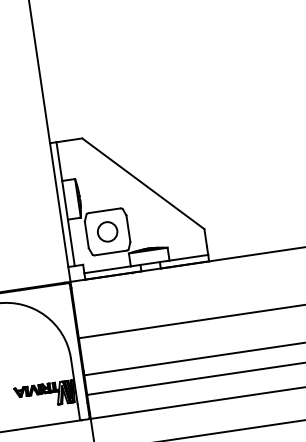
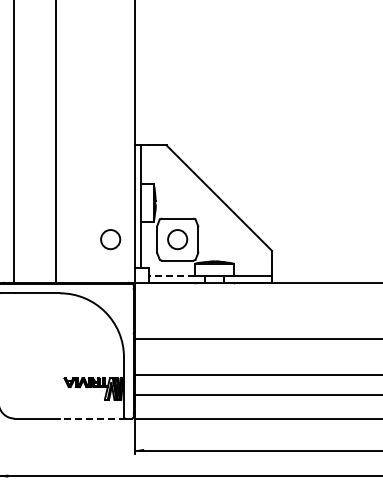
circle: (39, 241) -> (110, 239), added
line: (106, 270) -> (171, 276), solid -> dashed
line: (48, 425) -> (92, 418), solid -> dashed

